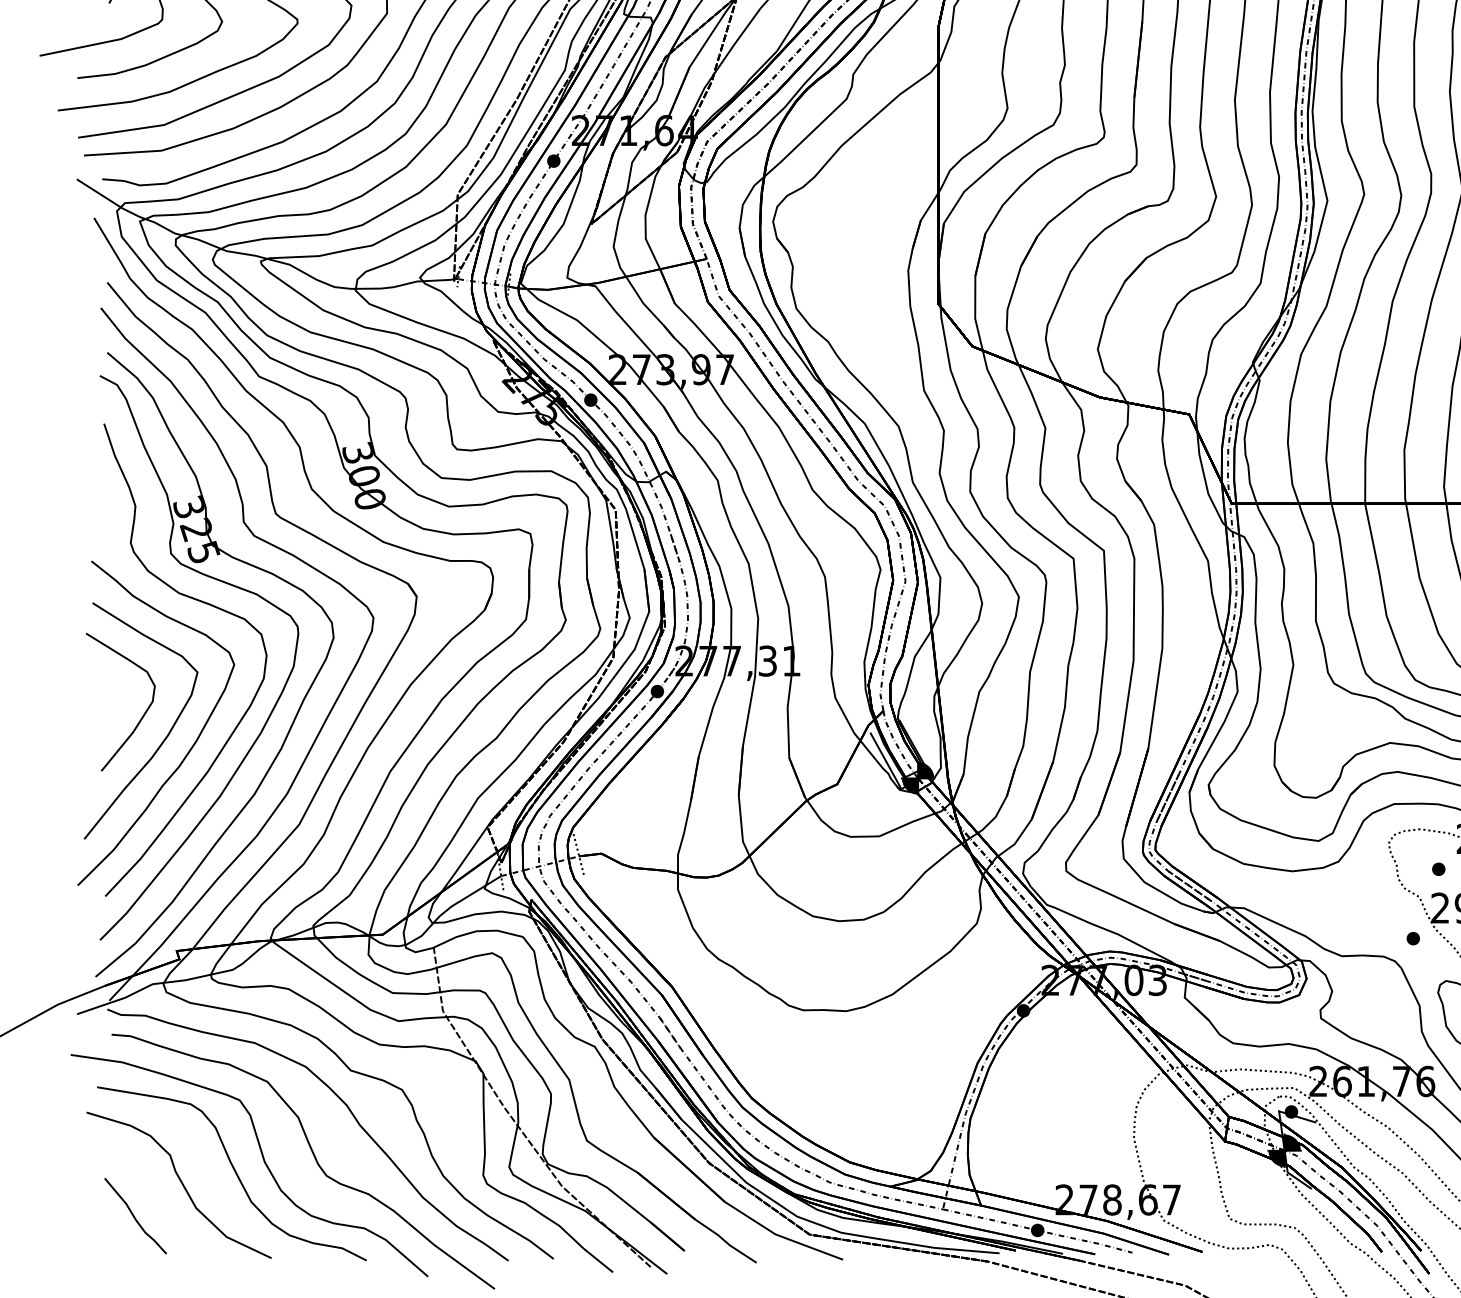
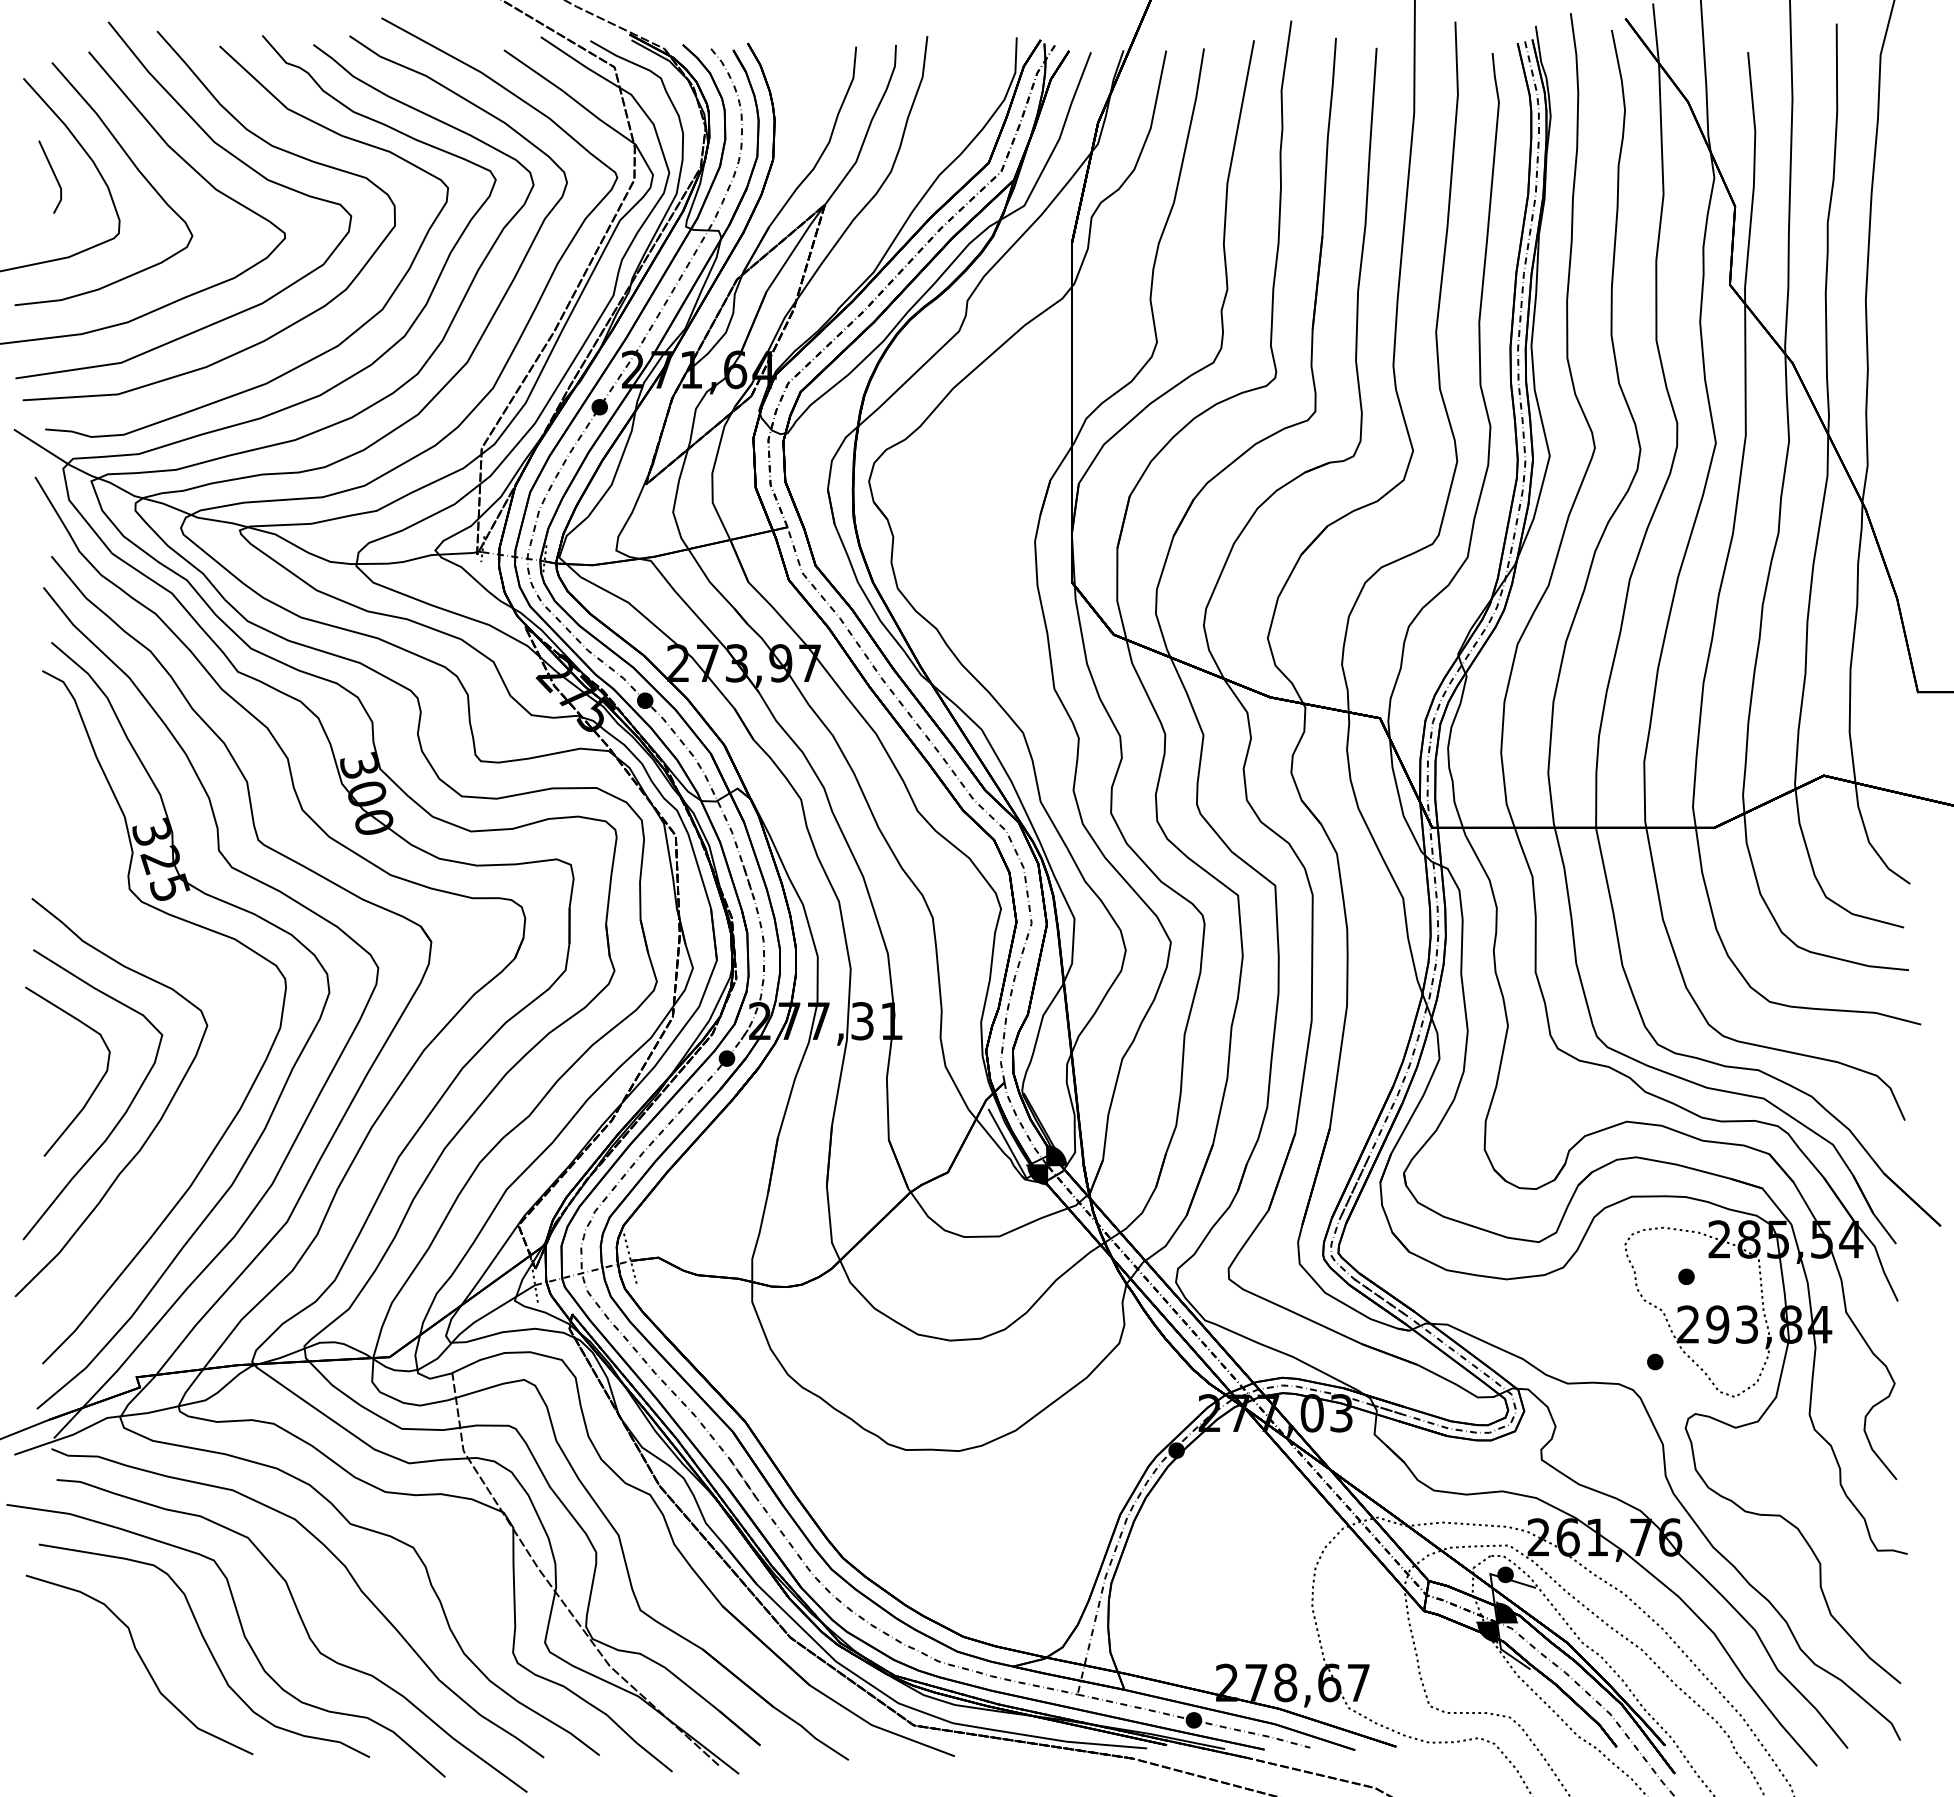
curve: (204, 603) -> (170, 950), removed
curve: (135, 1216) -> (85, 1703), removed

